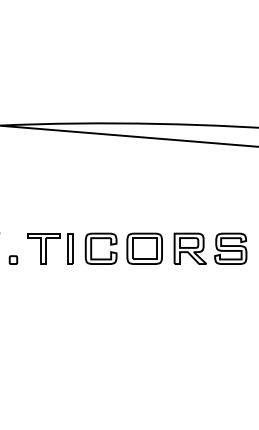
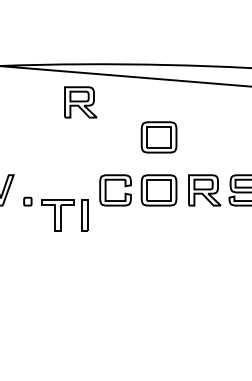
part: (65, 160) -> (79, 102), added
part: (144, 195) -> (158, 137), added
part: (50, 248) -> (64, 215), moved

